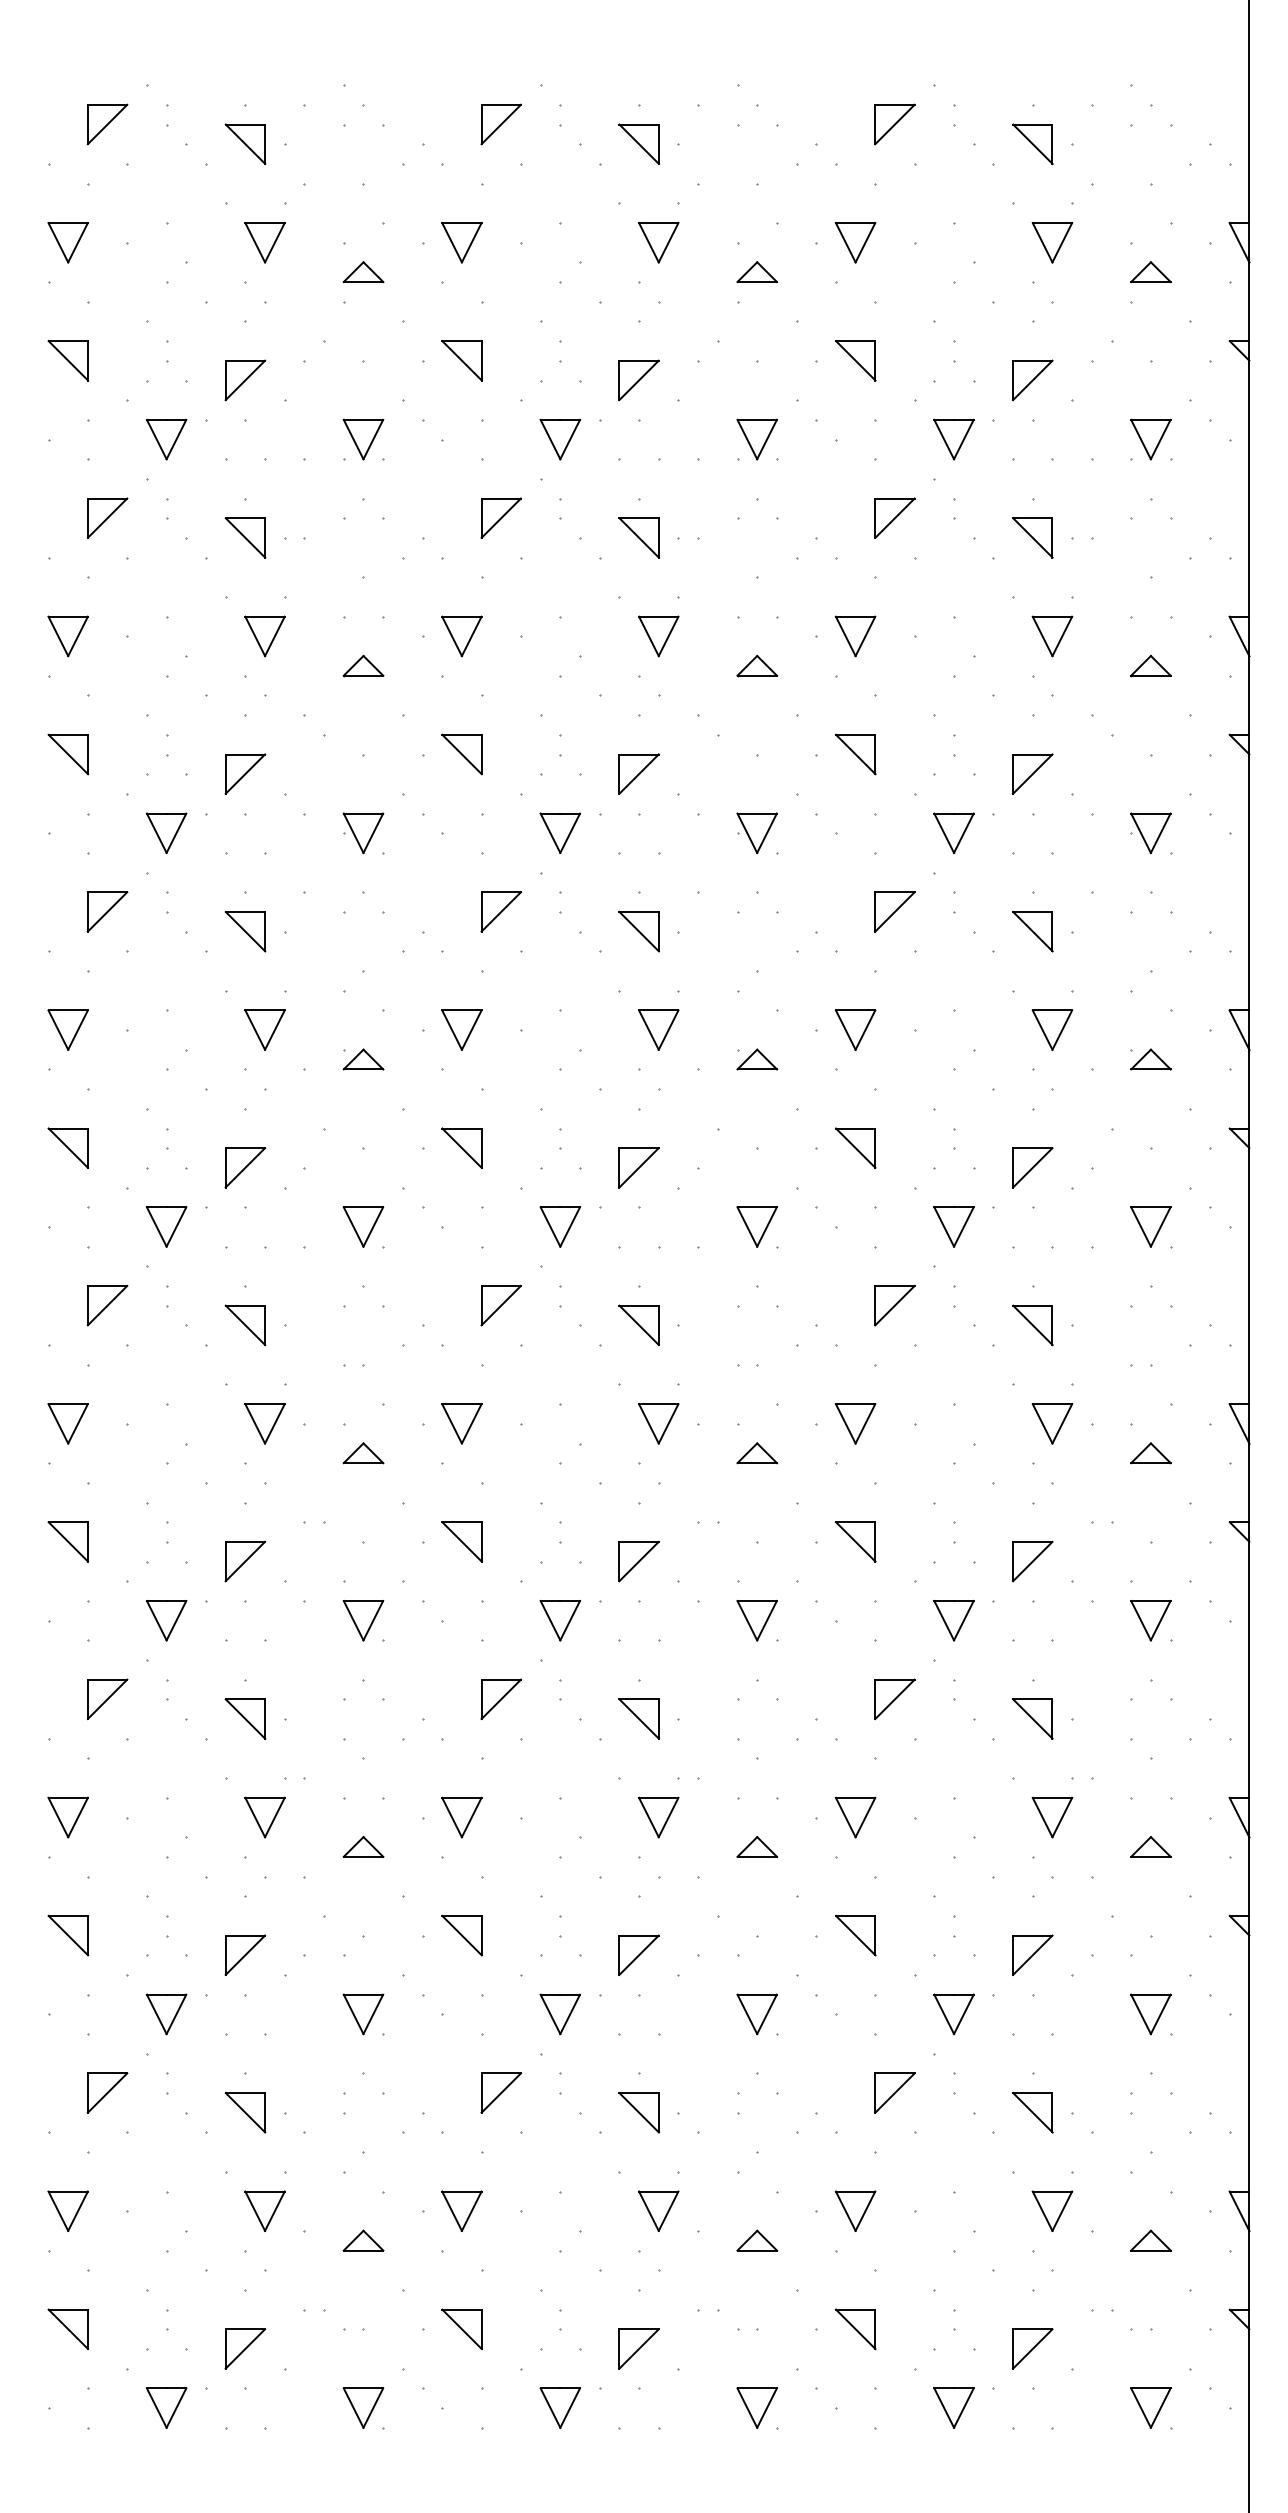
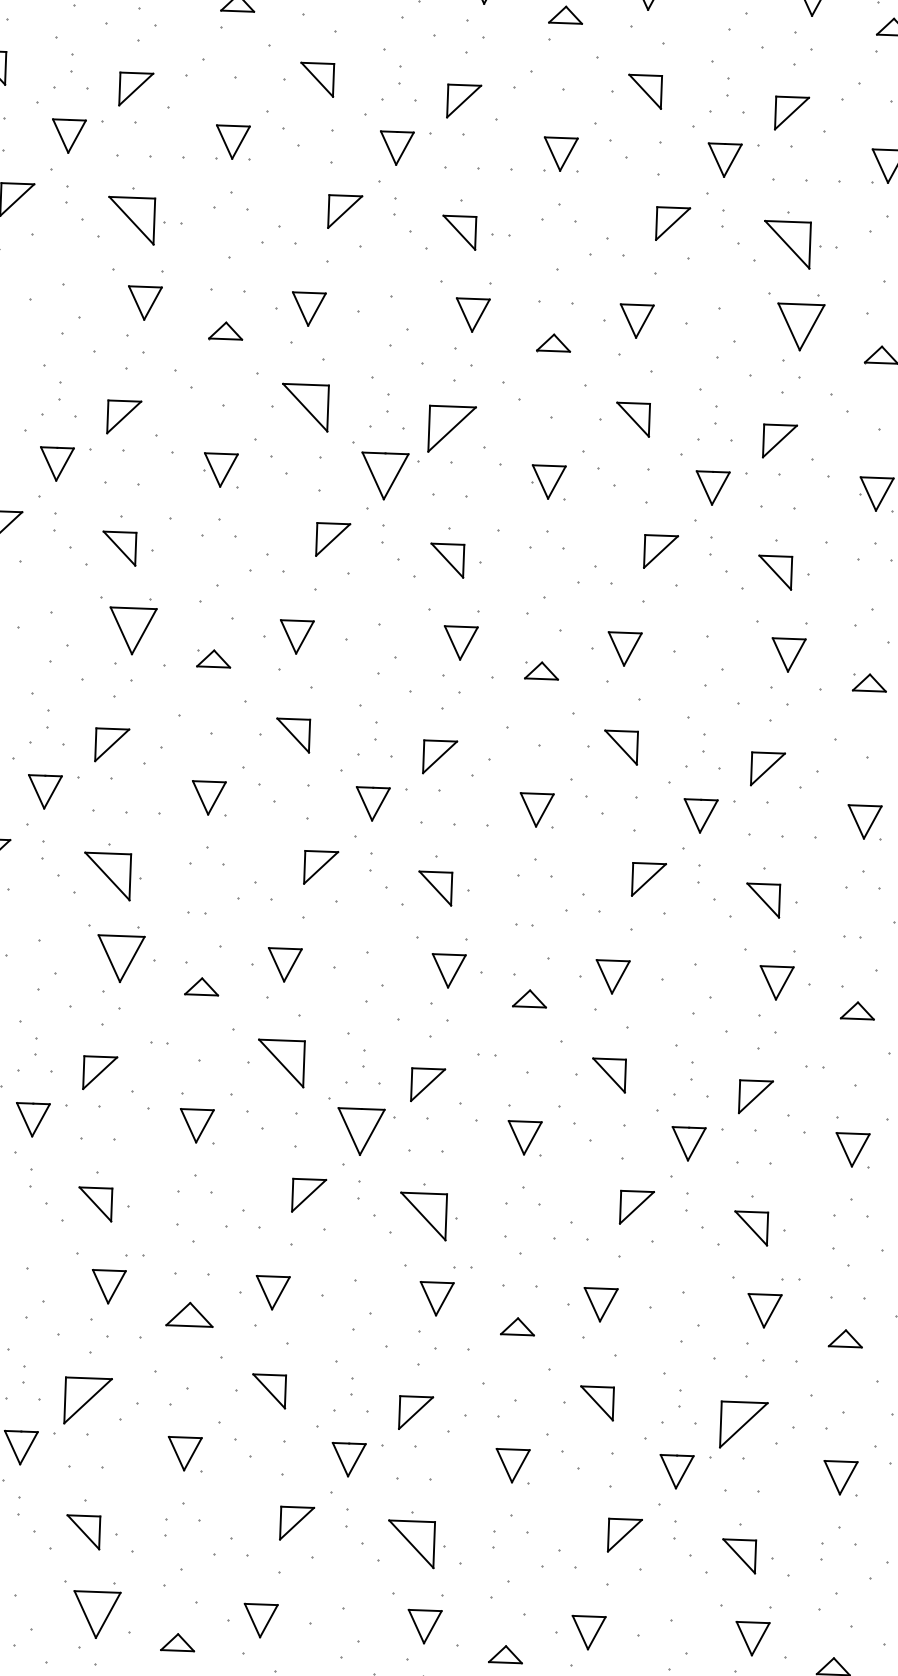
part: (245, 537) -> (131, 220), size x1.4
part: (1032, 537) -> (787, 244), size x1.4
part: (1052, 636) -> (800, 327), size x1.4
part: (461, 754) -> (304, 407), size x1.4
part: (638, 773) -> (451, 428), size x1.4
part: (560, 832) -> (384, 475), size x1.4
part: (264, 1029) -> (132, 630), size x1.4
part: (245, 1325) -> (107, 876), size x1.4
part: (264, 1423) -> (120, 958), size x1.4
part: (461, 1541) -> (280, 1063), size x1.4
part: (559, 1620) -> (359, 1131), size x1.4
part: (638, 1718) -> (422, 1215), size x1.4
part: (363, 1846) -> (189, 1314), size x1.4
part: (245, 1954) -> (88, 1400), size x1.4
part: (1032, 1954) -> (743, 1424), size x1.4
part: (638, 2112) -> (410, 1544), size x1.4
part: (264, 2210) -> (96, 1614), size x1.4

